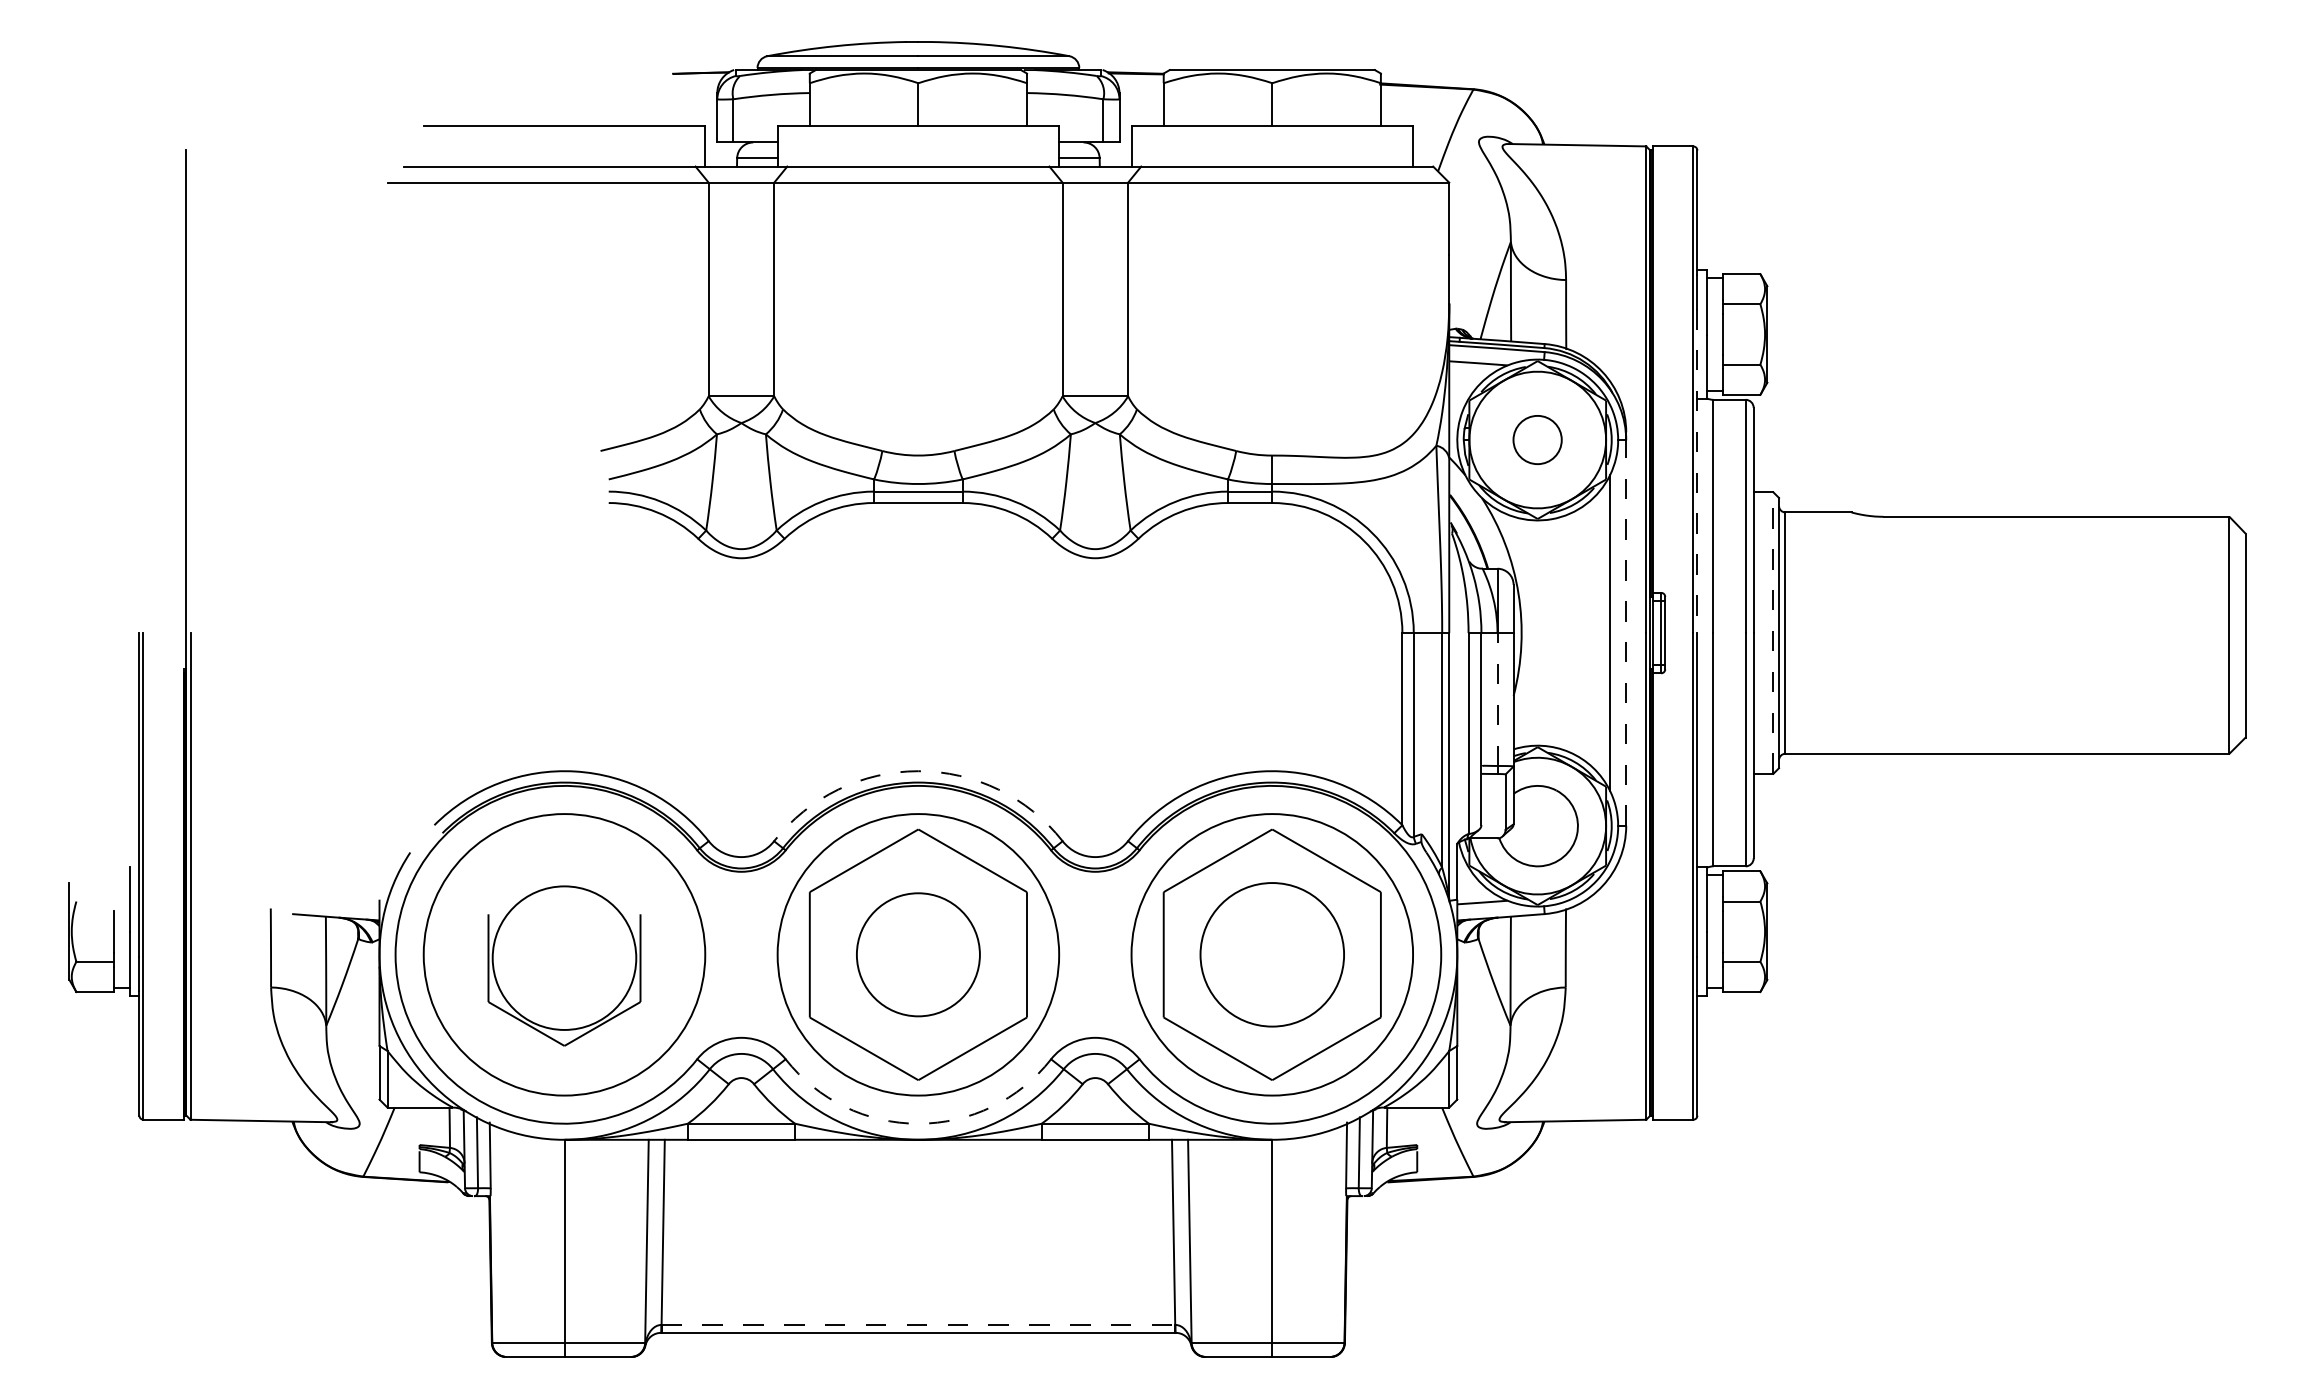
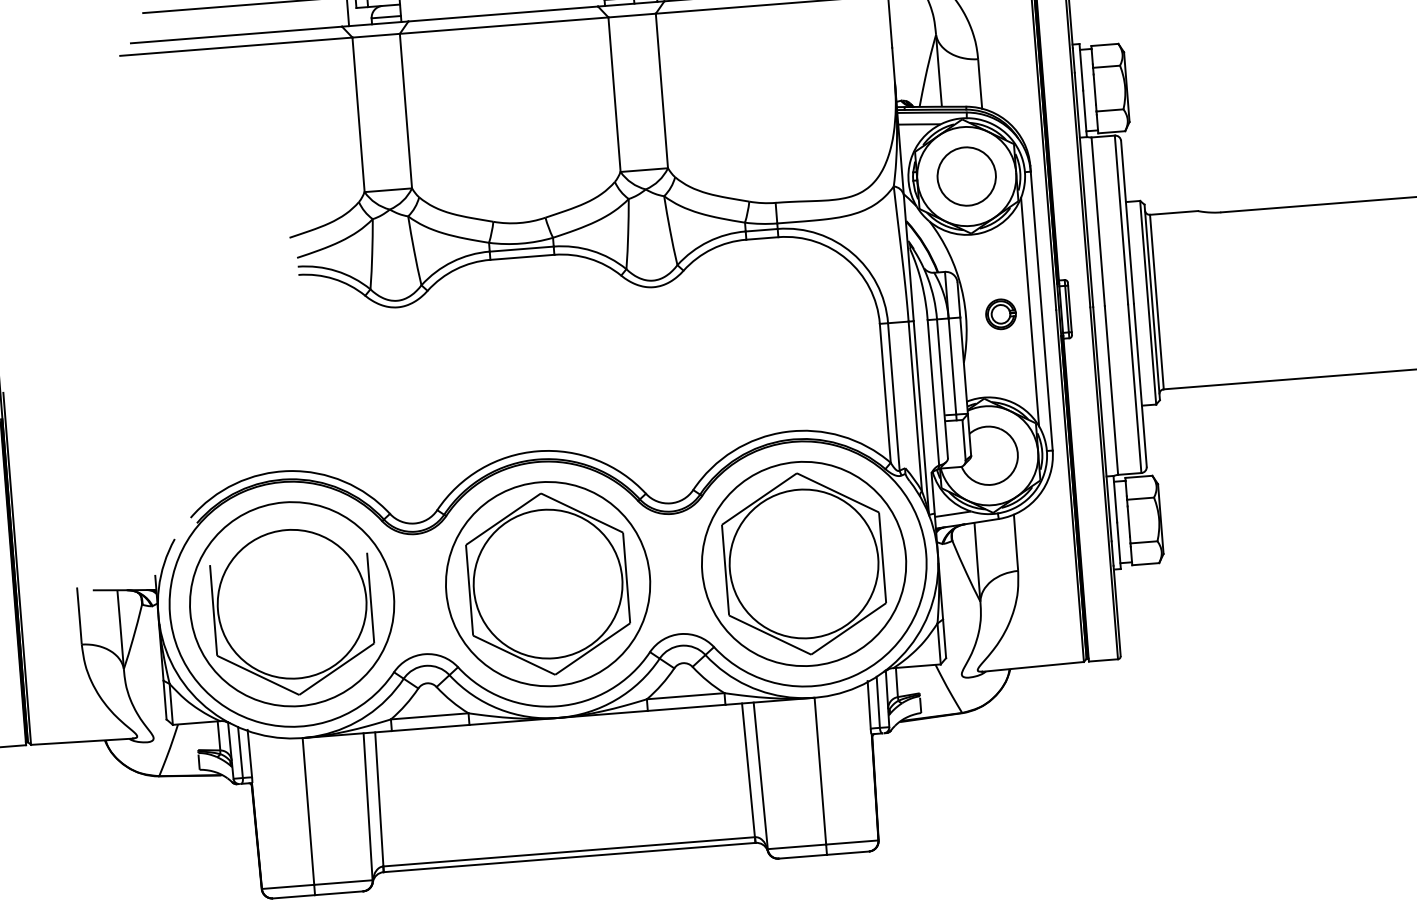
circle: (1537, 439) -> (966, 176), size x1.67
line: (1697, 471) -> (1084, 190), dashed -> solid
part: (1569, 632) -> (1000, 313), added
line: (1626, 633) -> (1041, 311), dashed -> solid
line: (1773, 633) -> (1148, 303), dashed -> solid
line: (1497, 699) -> (952, 366), dashed -> solid
arc: (918, 771) -> (537, 451), dashed -> solid
circle: (917, 954) -> (547, 583), size x1.67
circle: (1271, 954) -> (803, 563), size x1.43
part: (564, 965) -> (292, 611), size x1.43
arc: (918, 1123) -> (557, 706), dashed -> solid
line: (918, 1324) -> (569, 851), dashed -> solid

